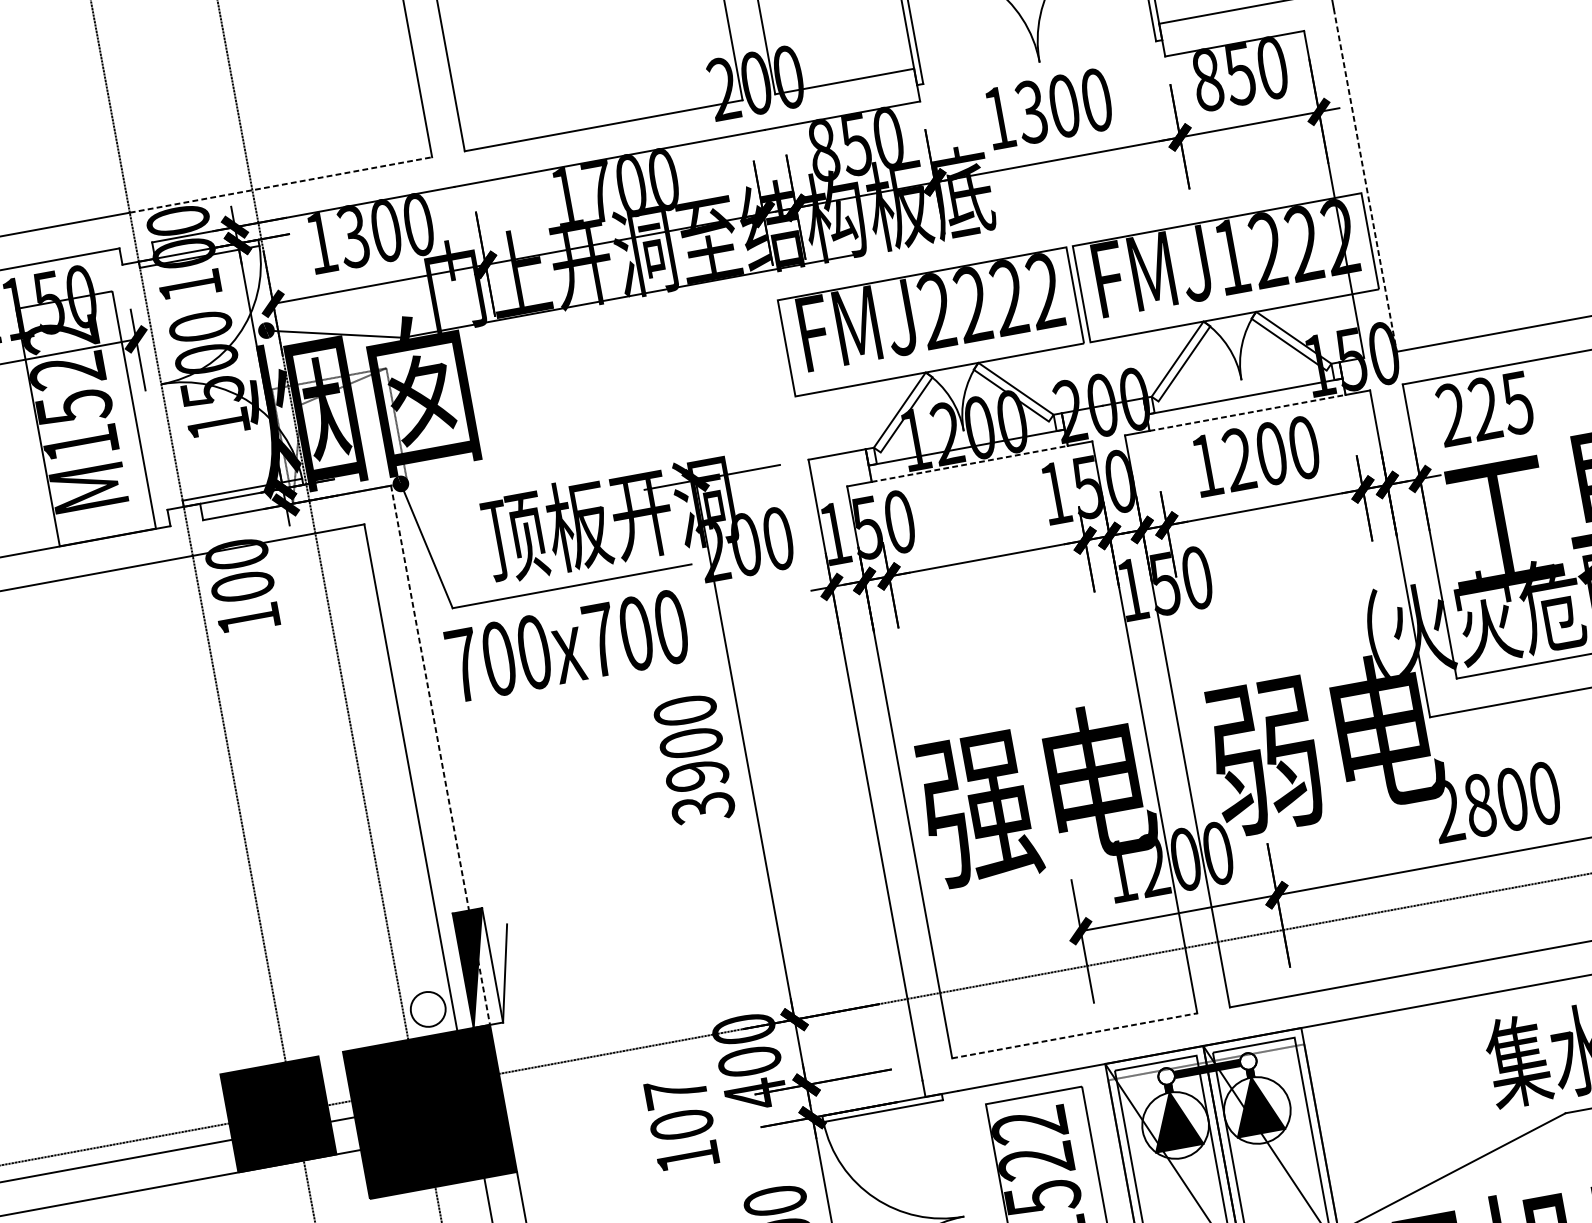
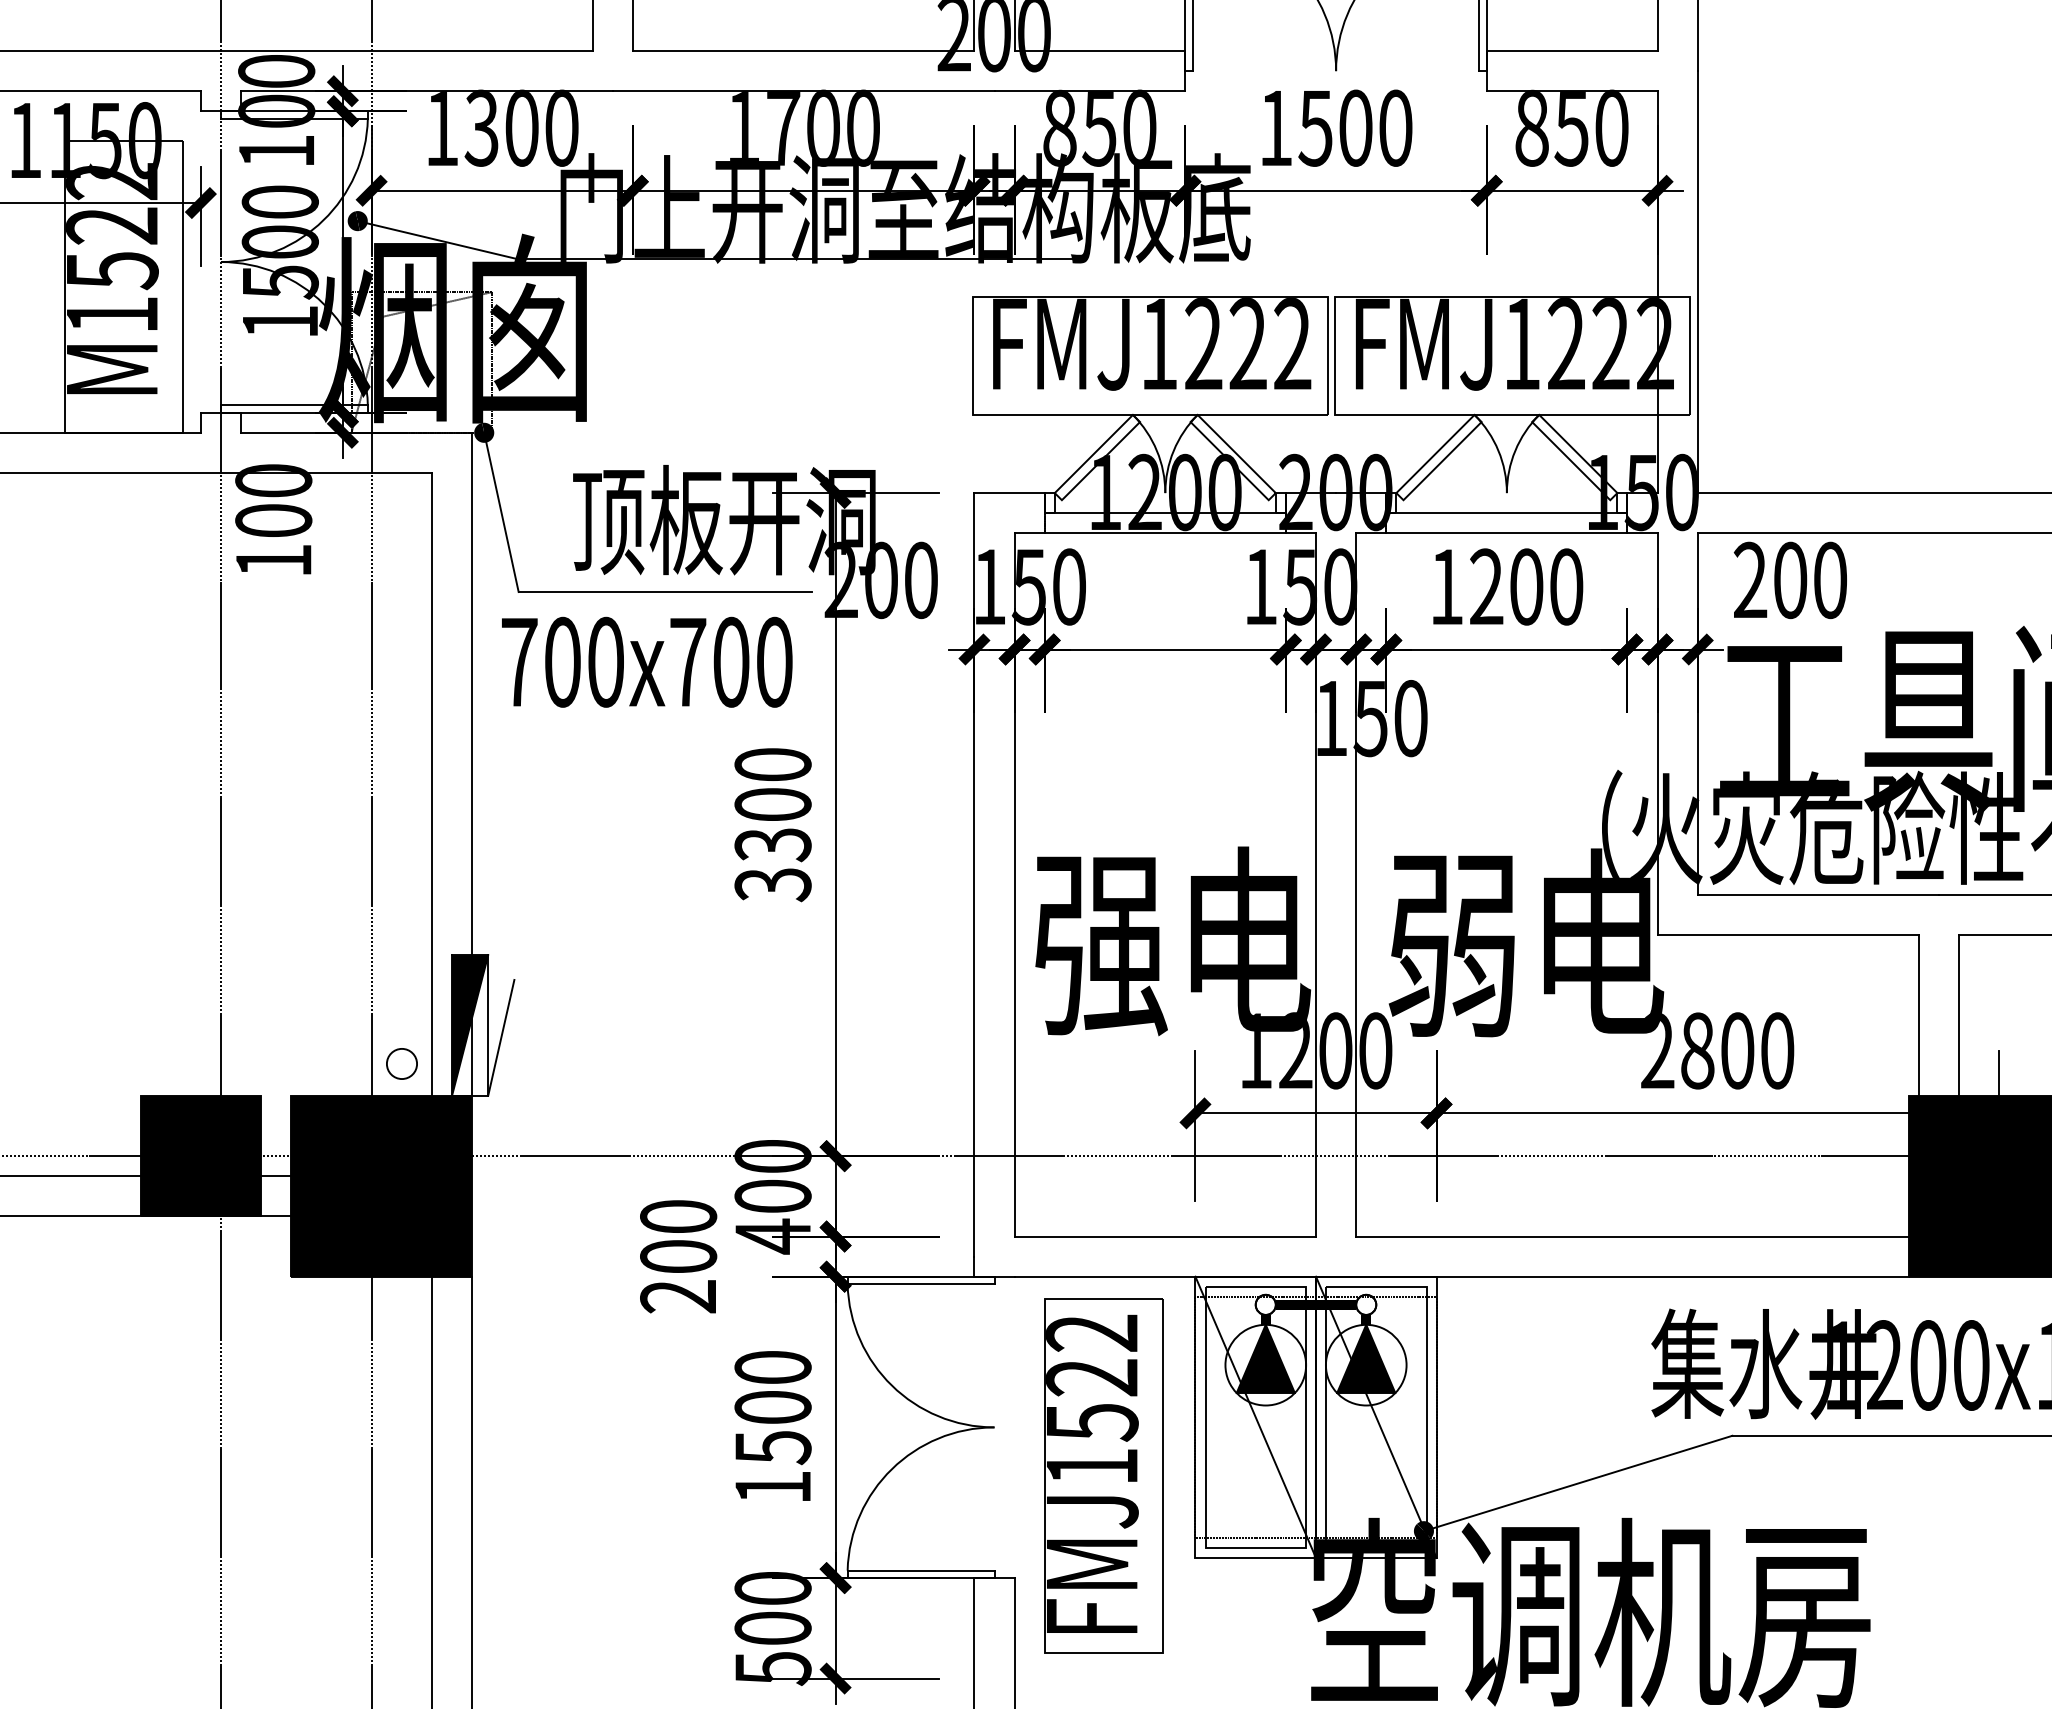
text: (1031, 111) -> (1315, 127), 1300 -> 1500
line: (1365, 180) -> (1697, 282), dashed -> solid
line: (280, 185) -> (406, 51), dashed -> solid
text: (935, 310) -> (1158, 343), FMJ2222 -> FMJ1222
text: (1500, 406) -> (1809, 580), 225 -> 200
line: (1247, 413) -> (1506, 533), dashed -> solid
line: (969, 464) -> (1165, 533), dashed -> solid
line: (440, 755) -> (472, 764), dashed -> solid
text: (696, 776) -> (772, 845), 3900 -> 3300
circle: (427, 1009) -> (401, 1063), size x0.71
line: (1074, 1035) -> (1165, 1236), dashed -> solid
text: (681, 1124) -> (678, 1256), 107 -> 200

